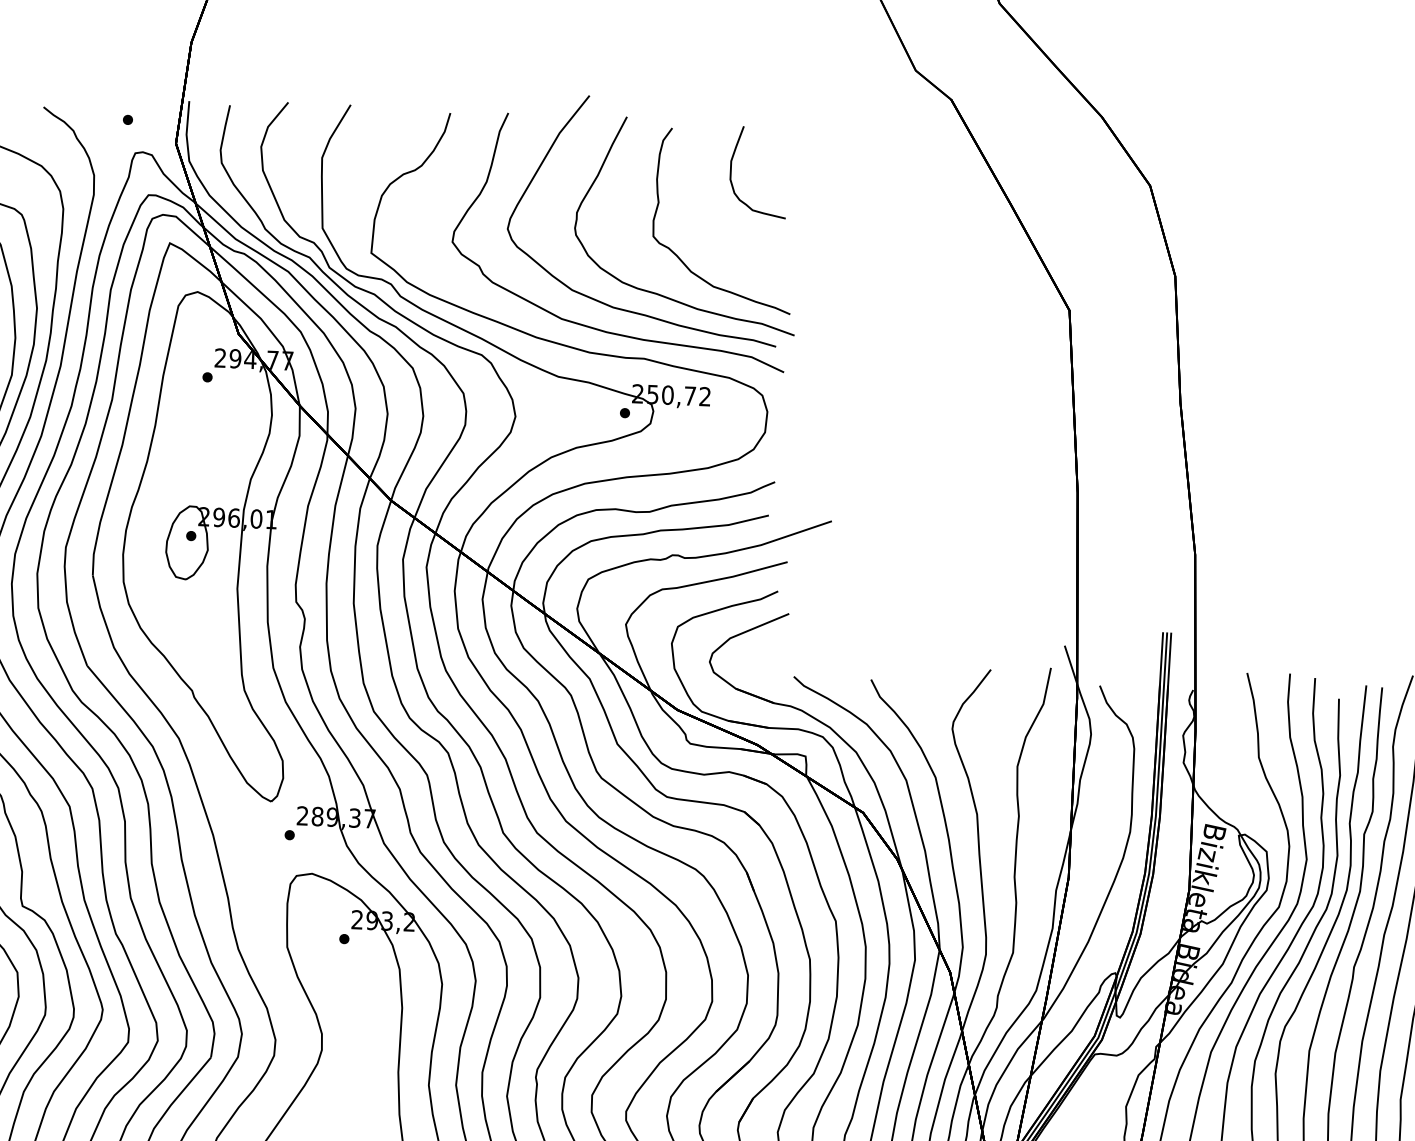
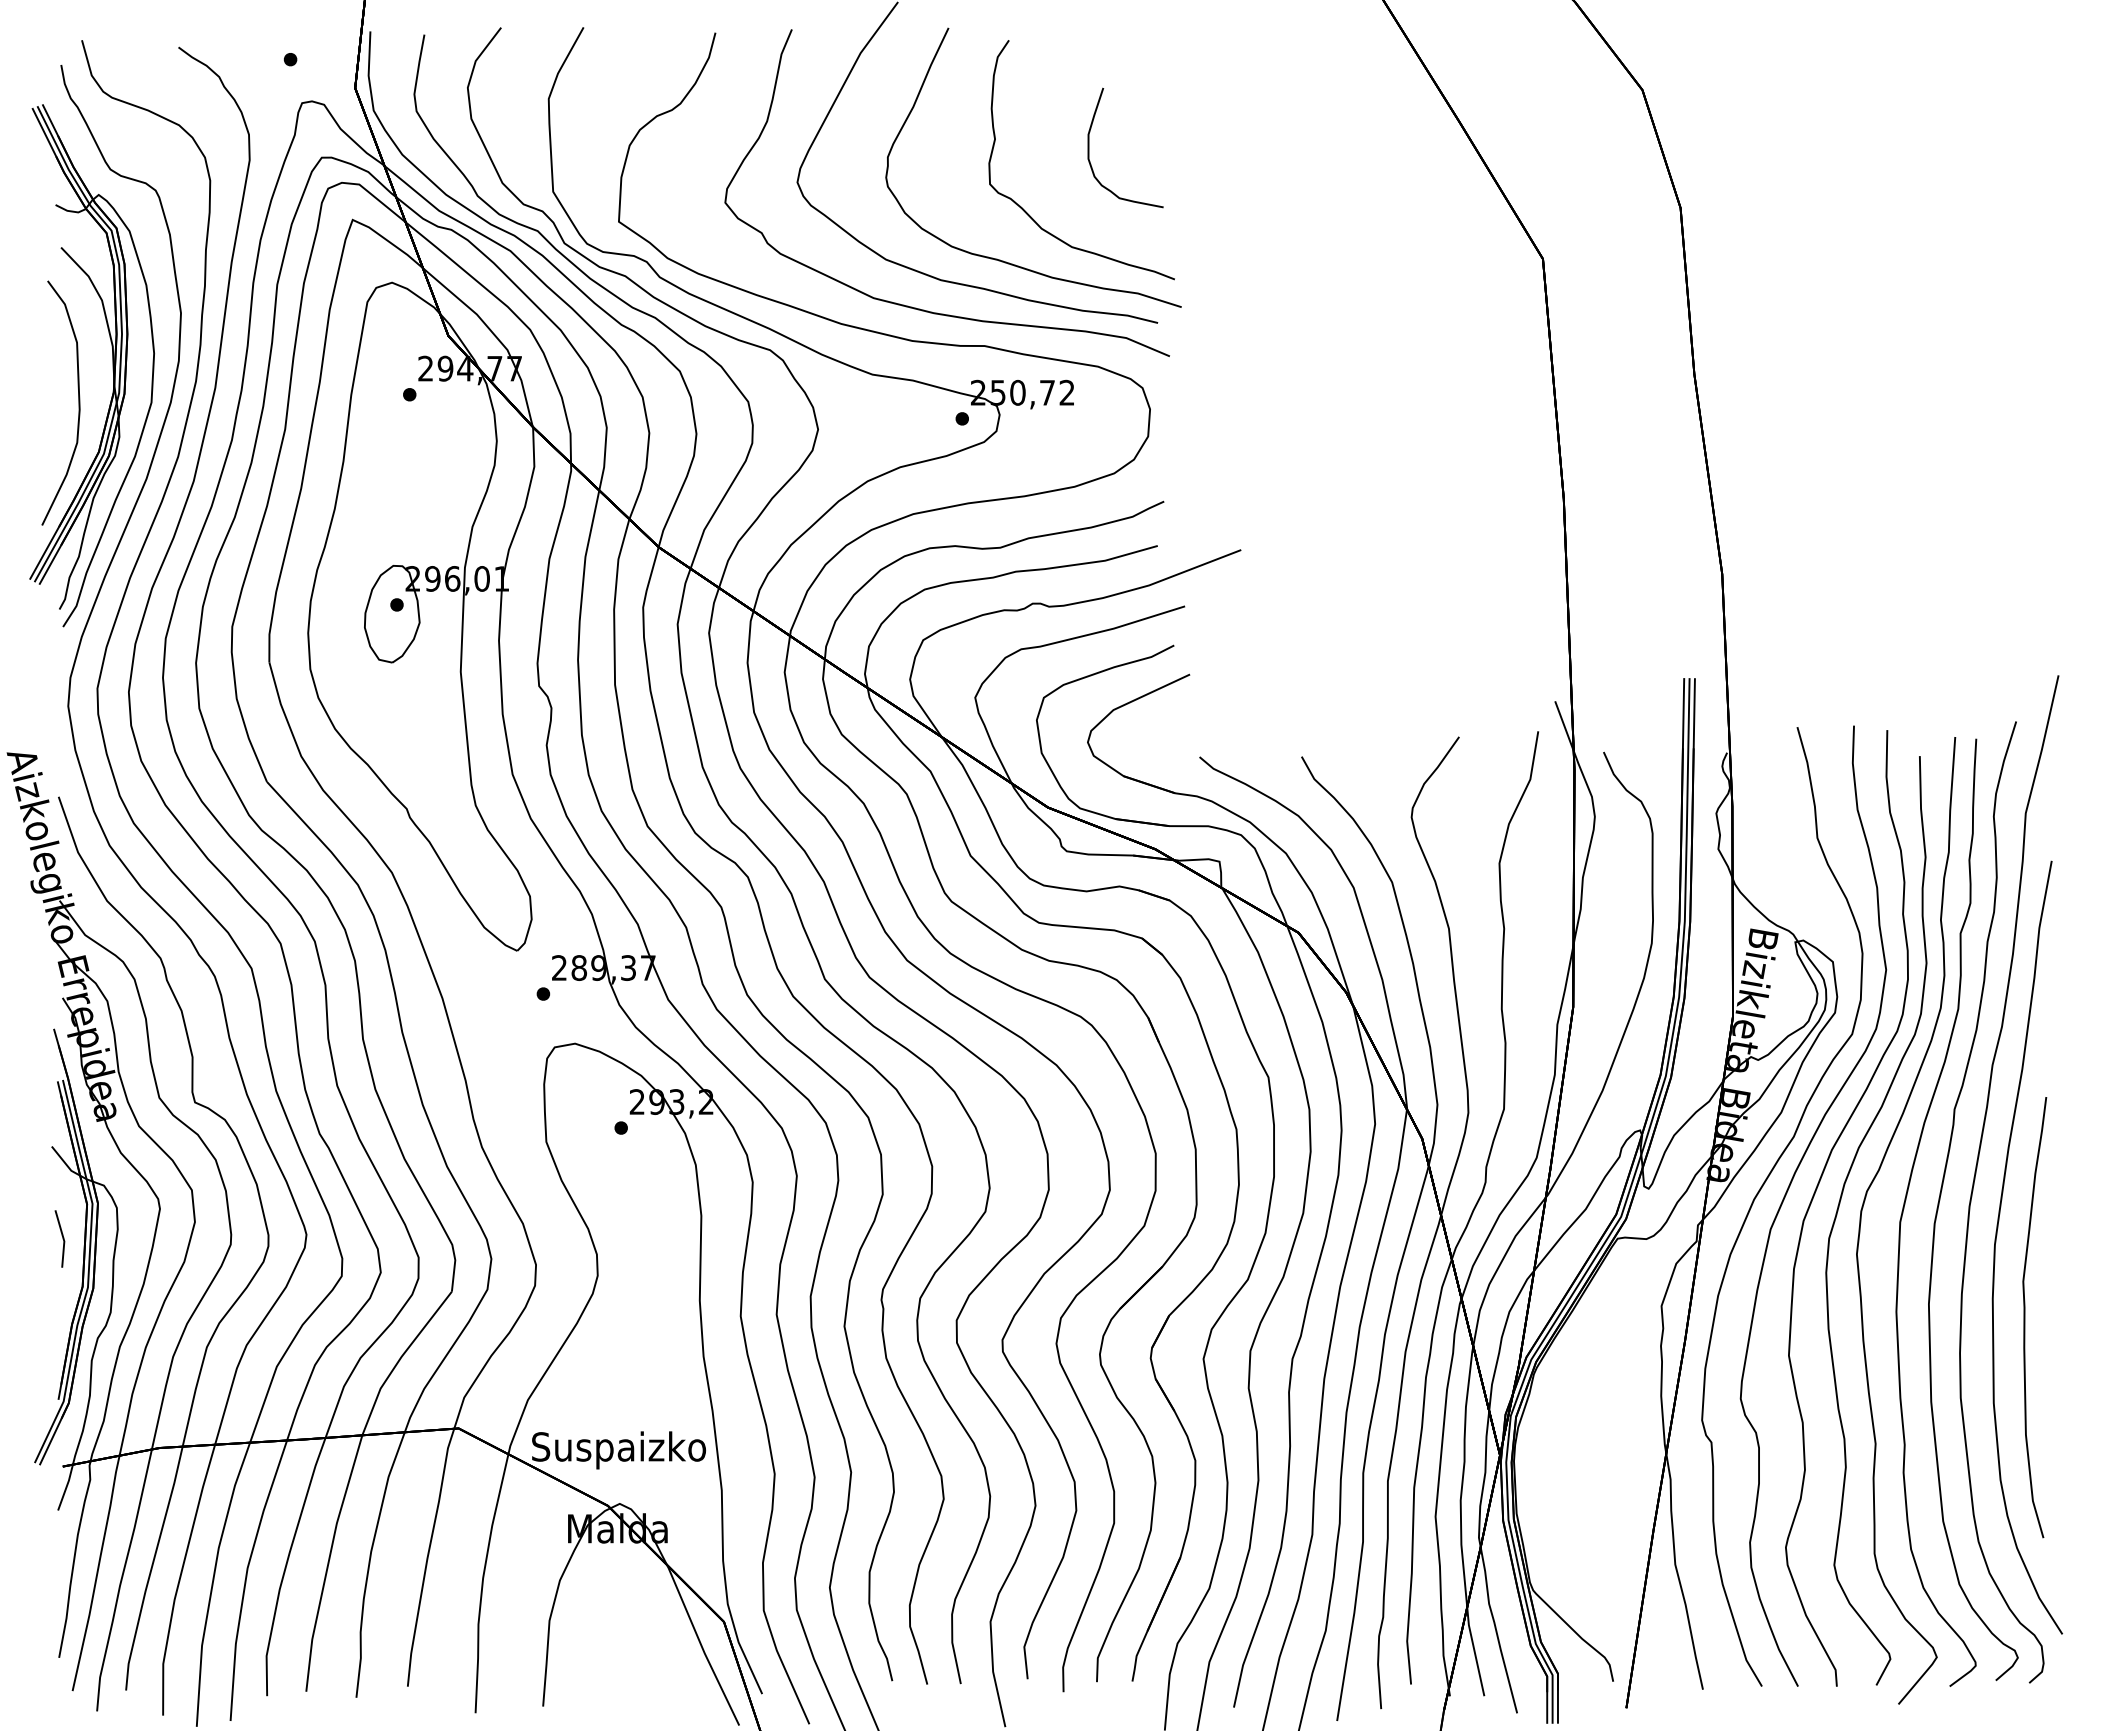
curve: (731, 170) -> (1089, 147), moved

